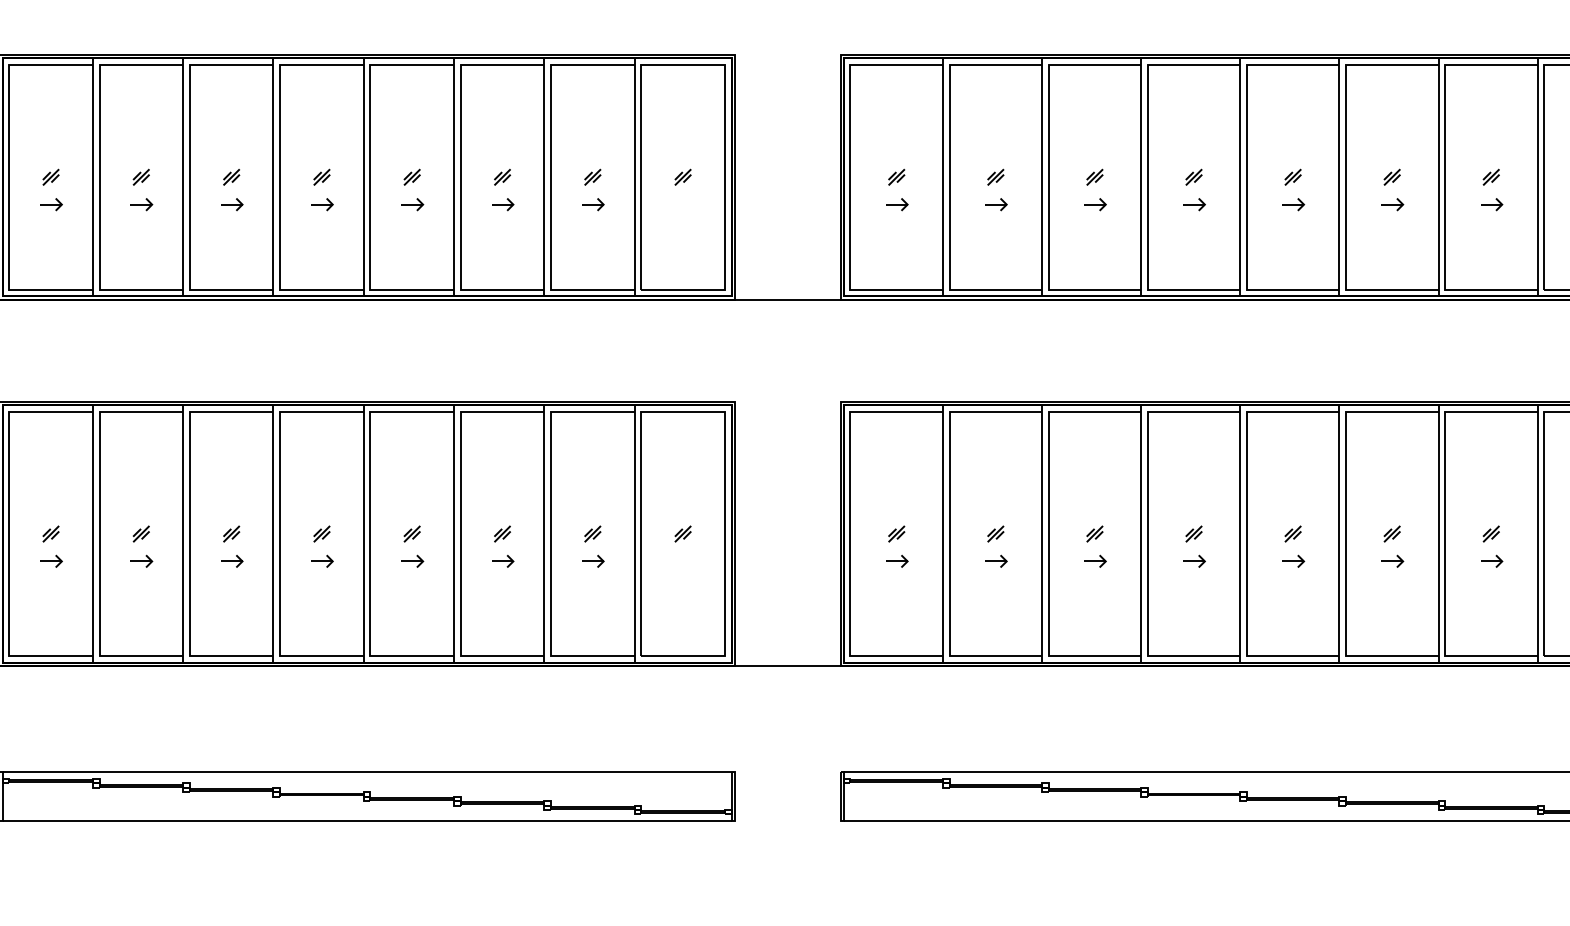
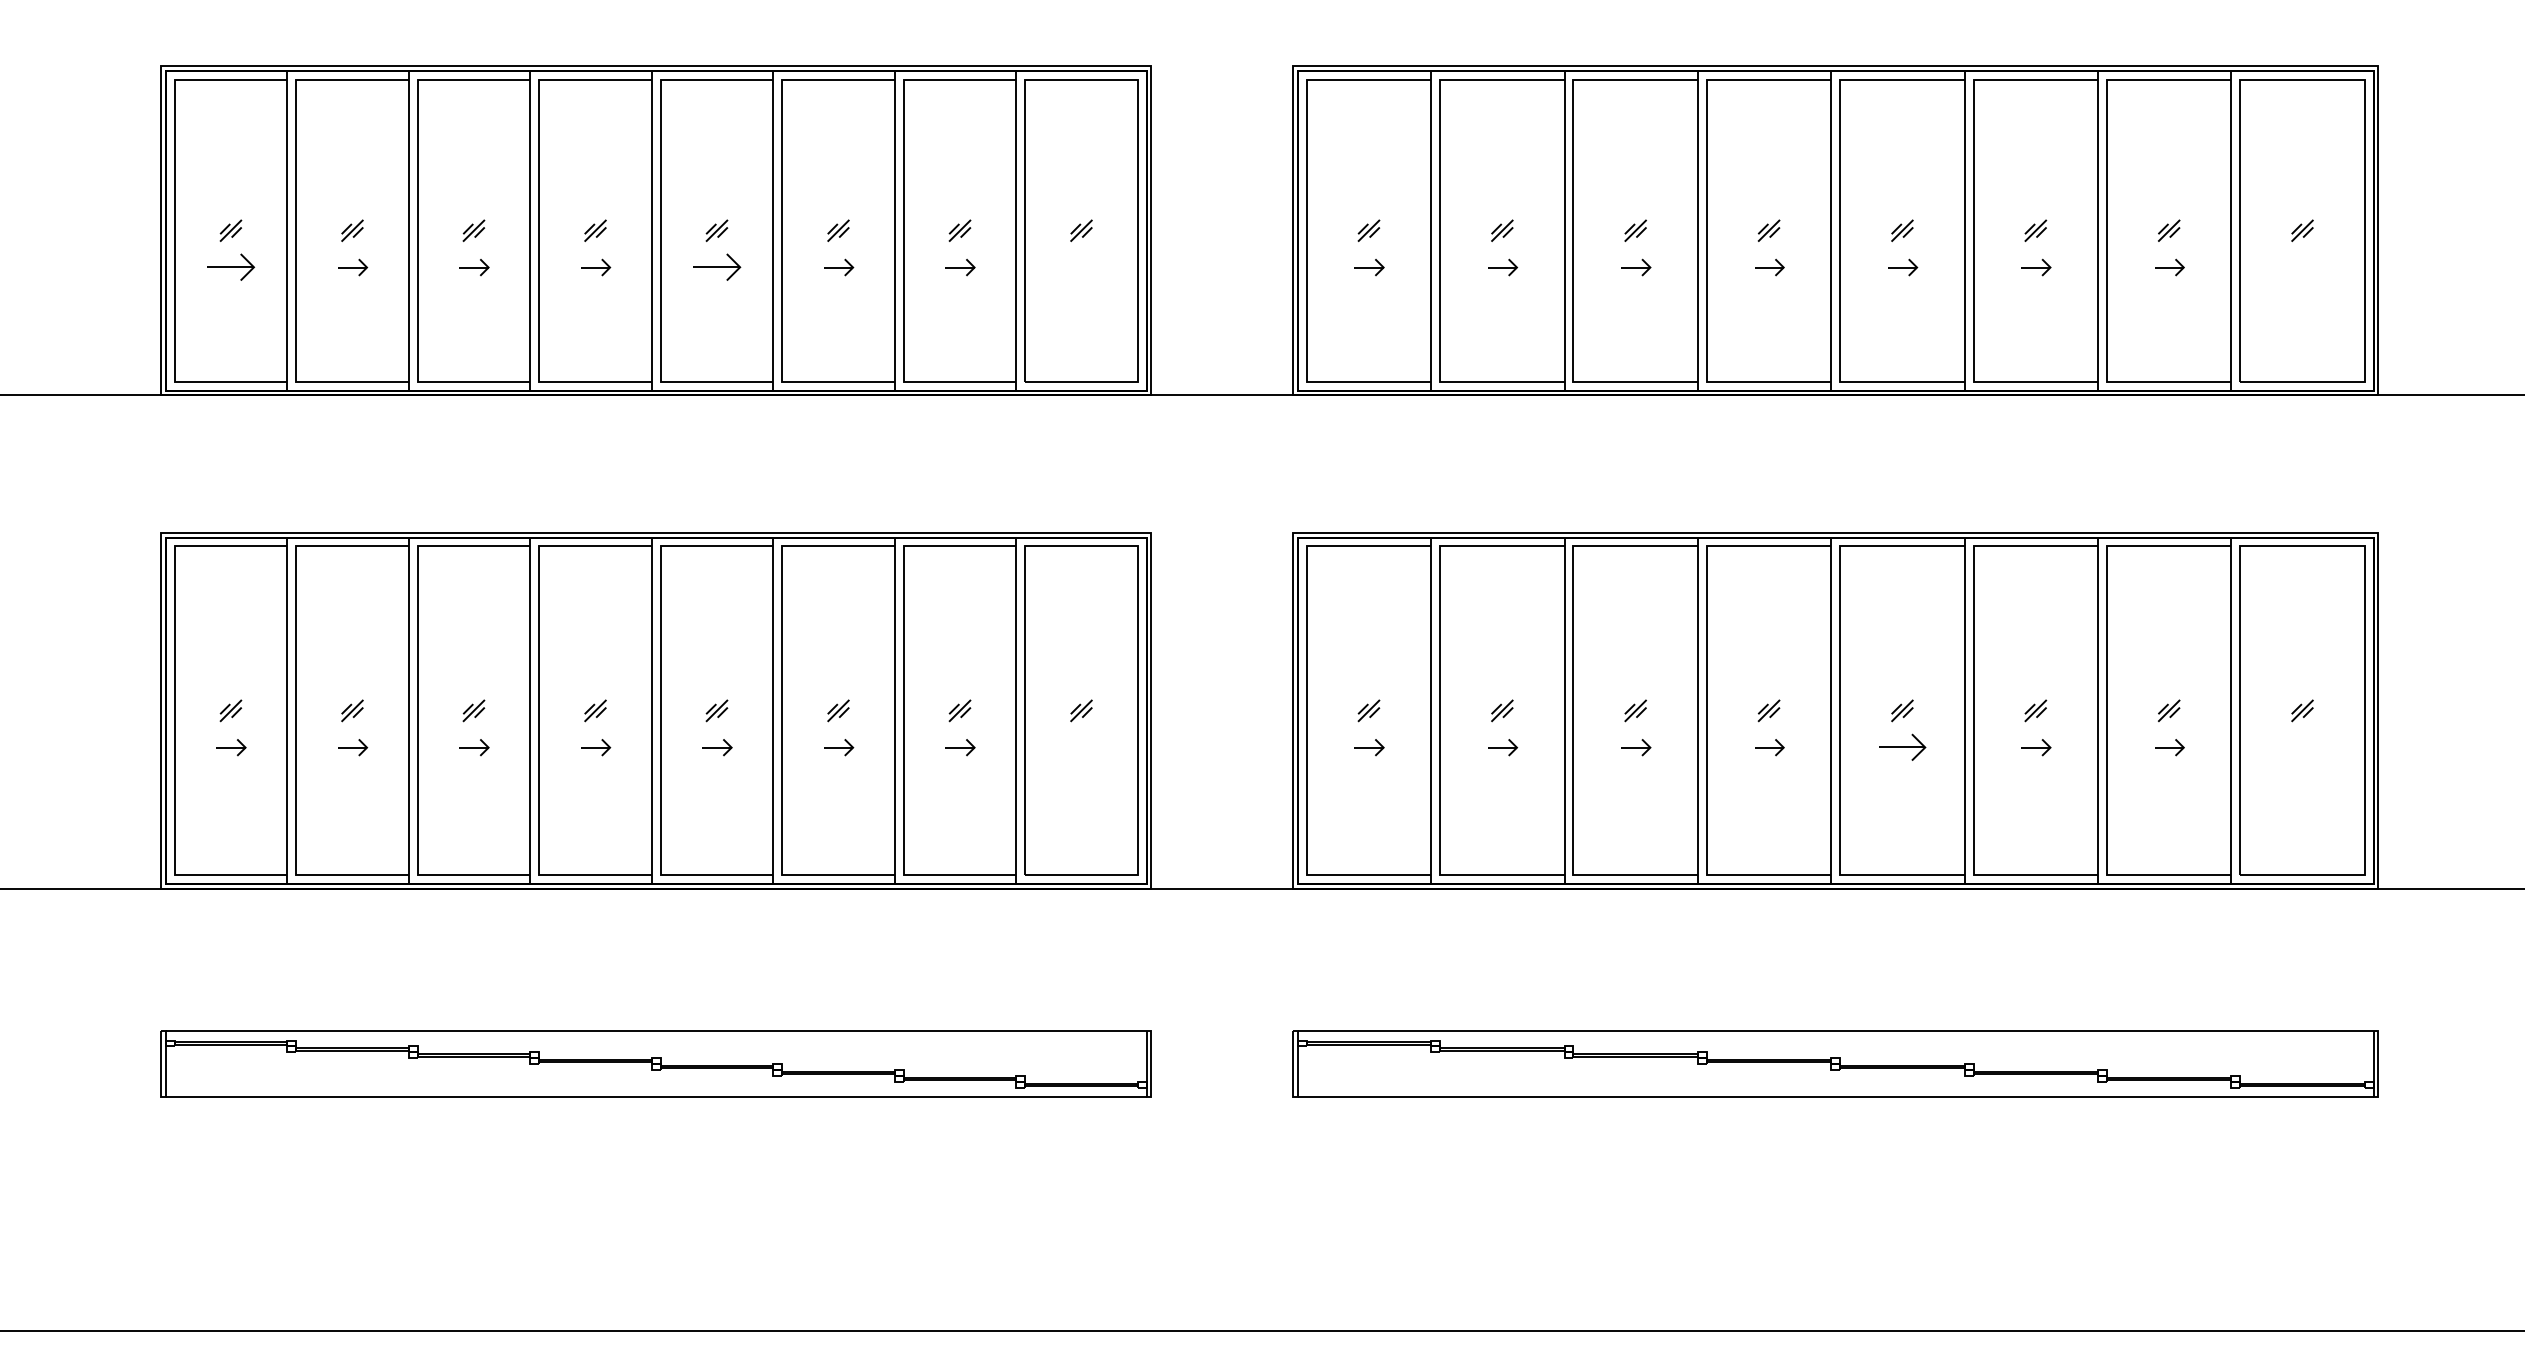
part: (51, 204) -> (231, 267), size x1.6
part: (412, 204) -> (717, 267), size x1.6
part: (1293, 561) -> (1903, 747), size x1.6

